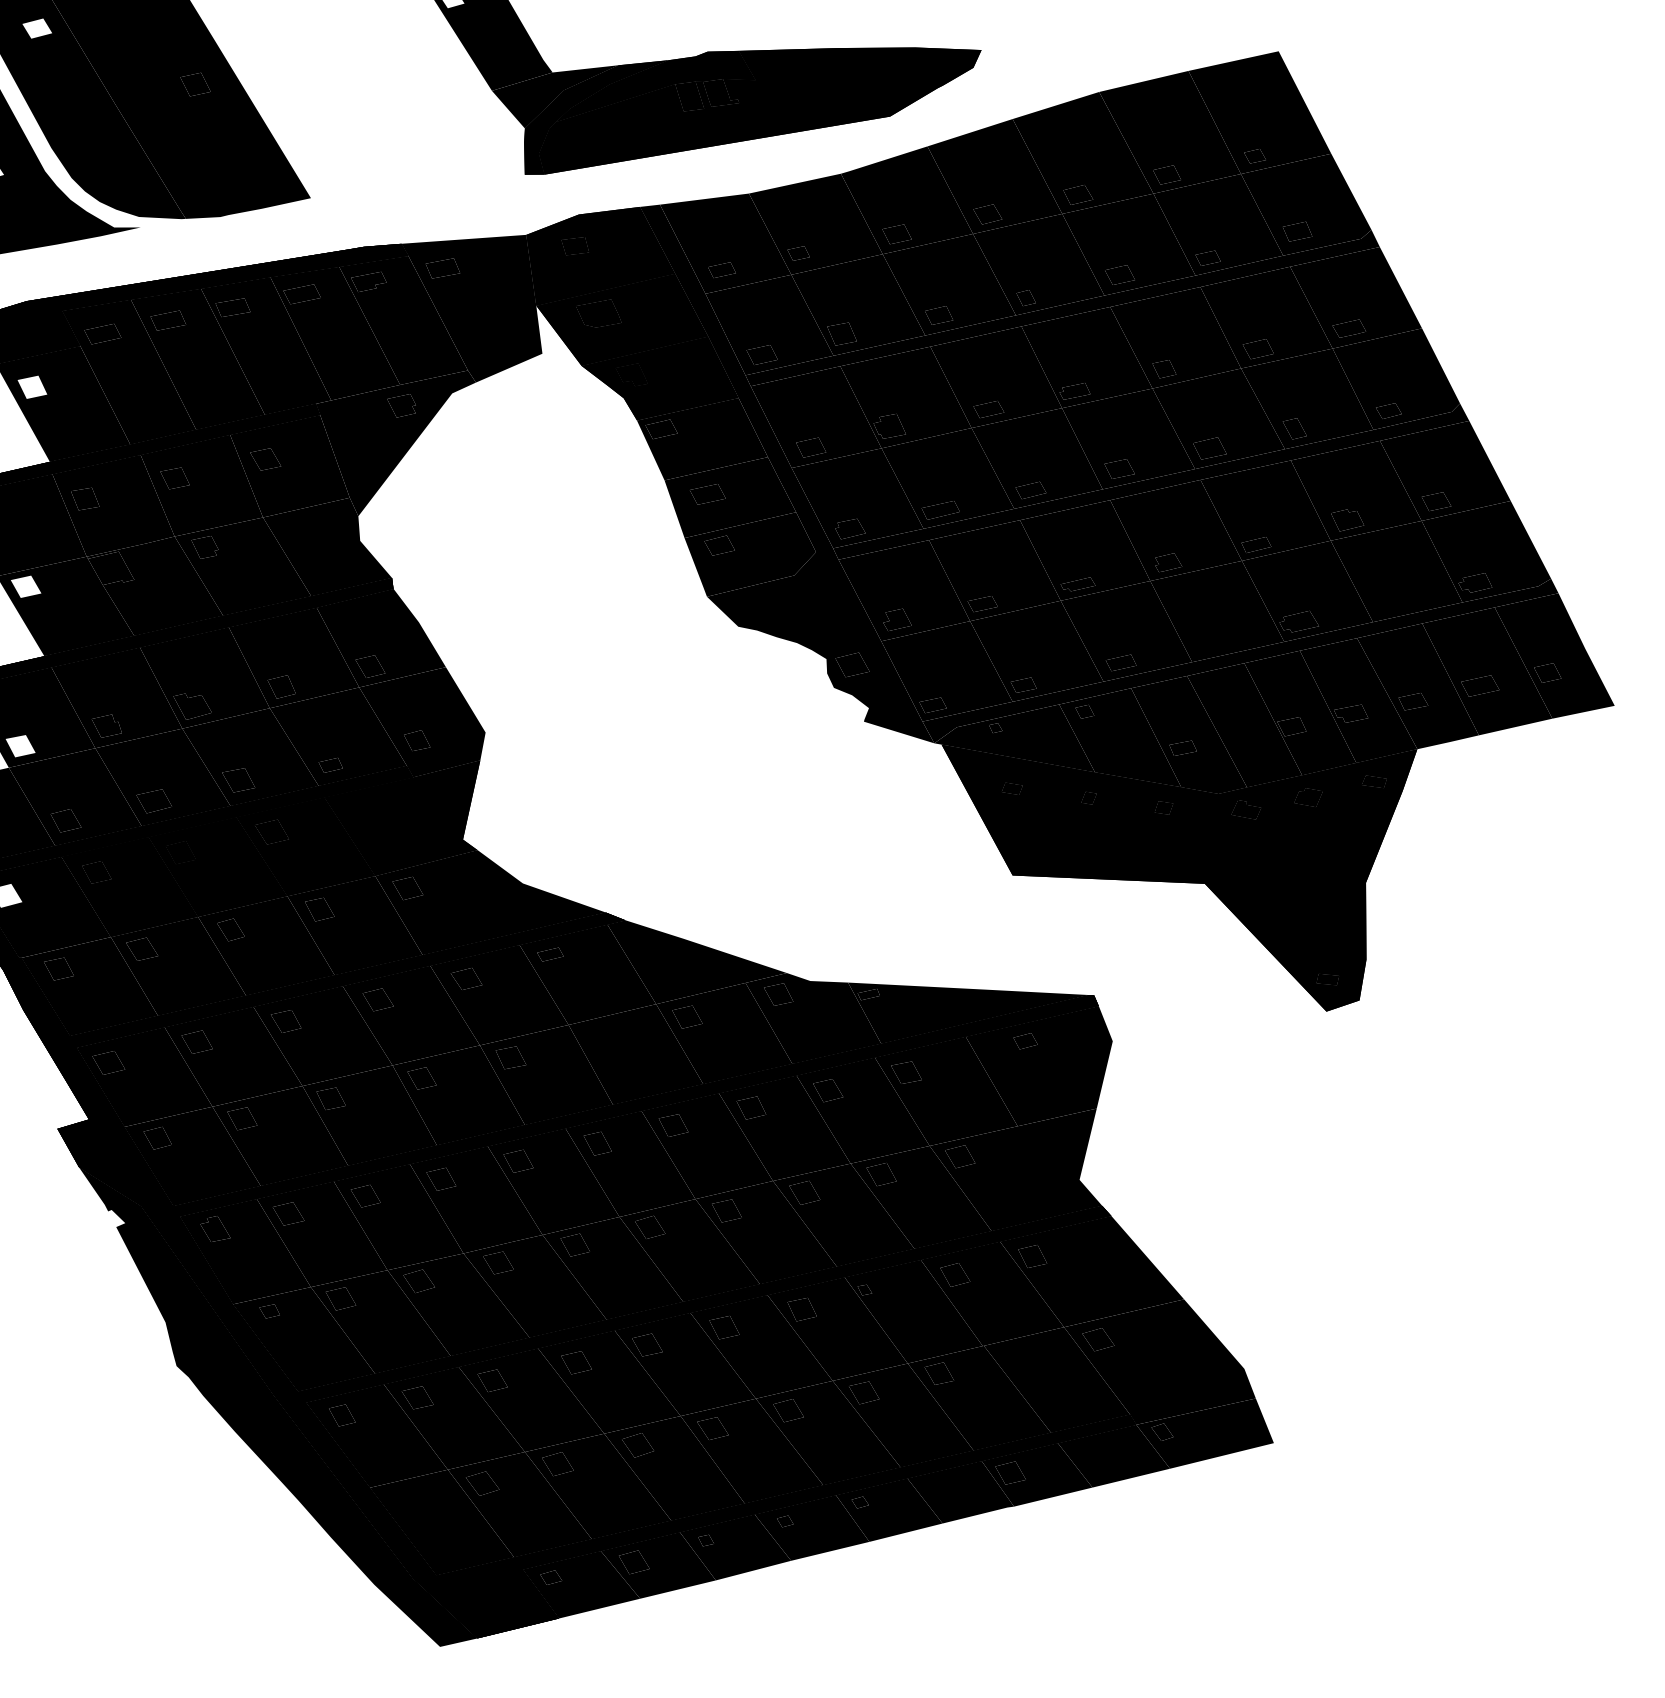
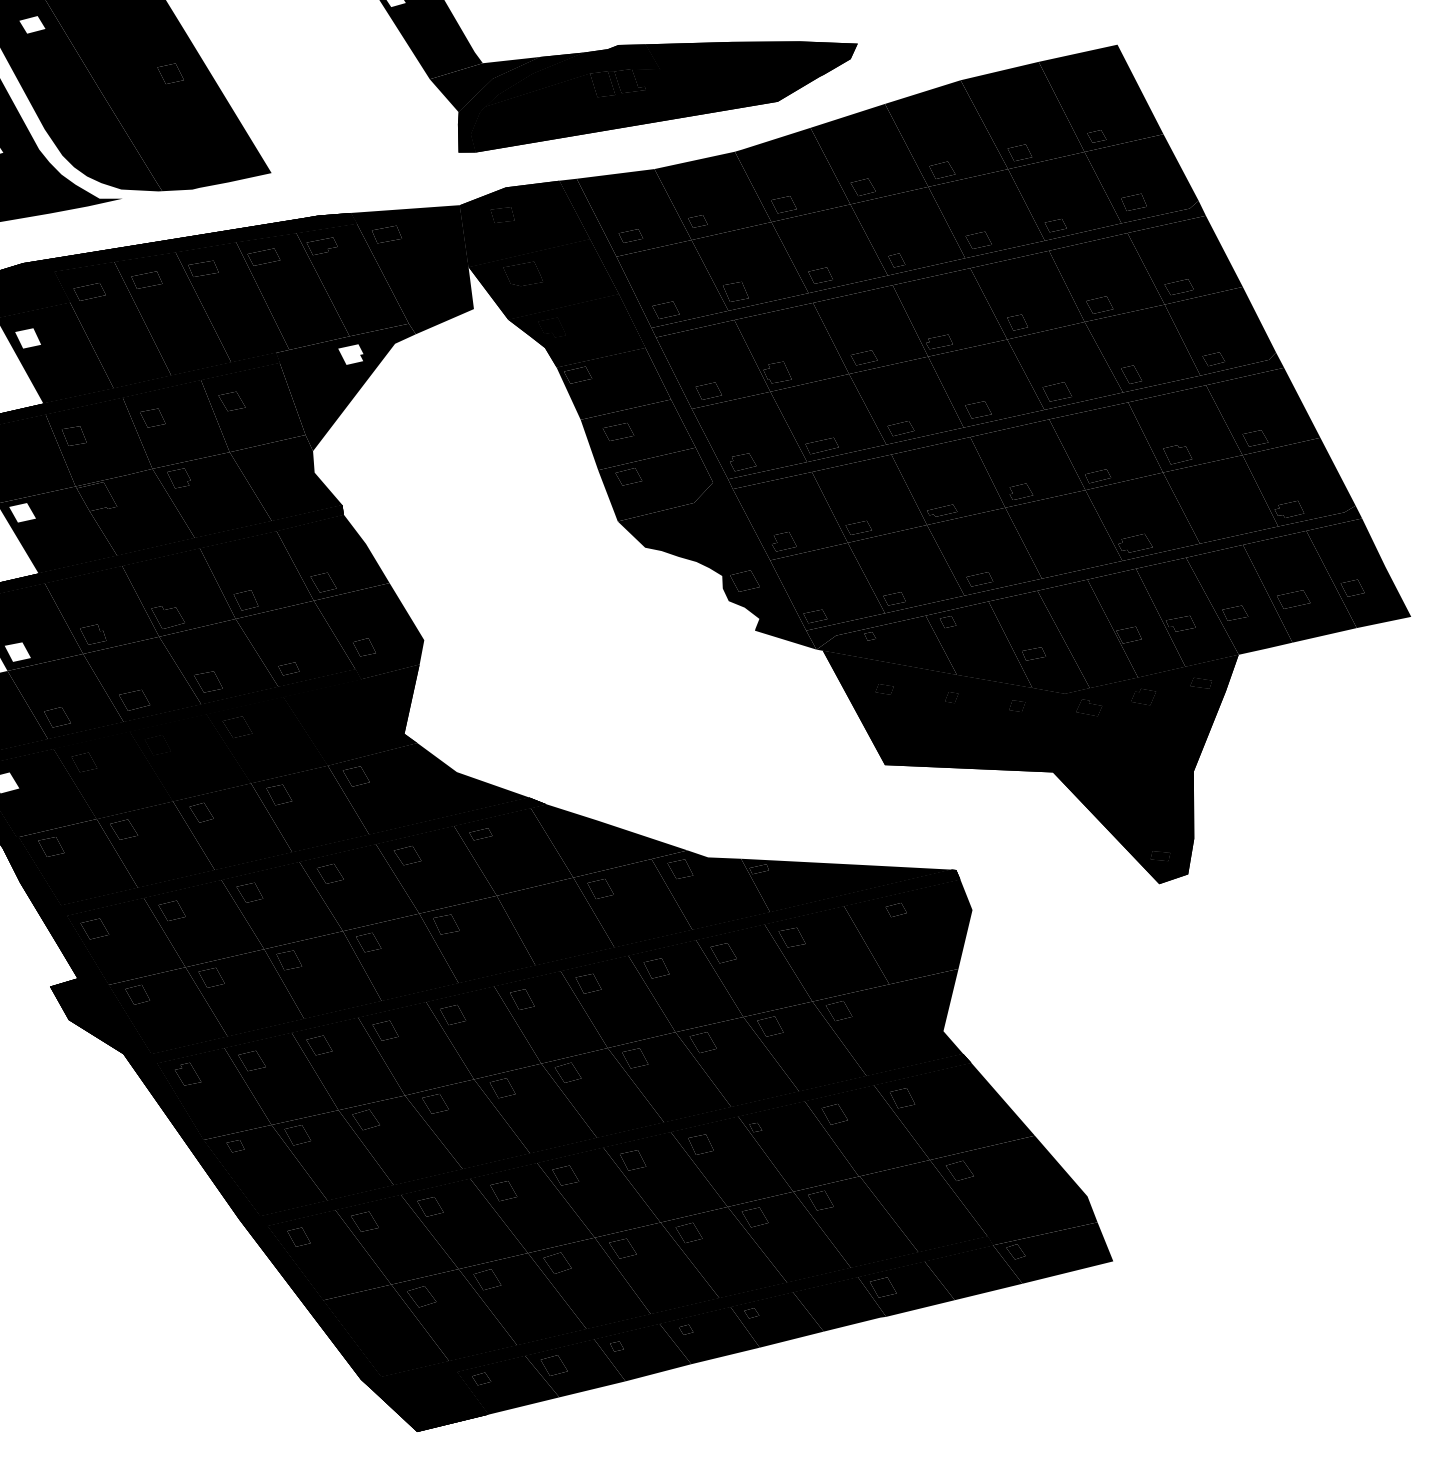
fill: (401, 405) -> (350, 354), removed
fill: (277, 1406) -> (242, 1229), removed

